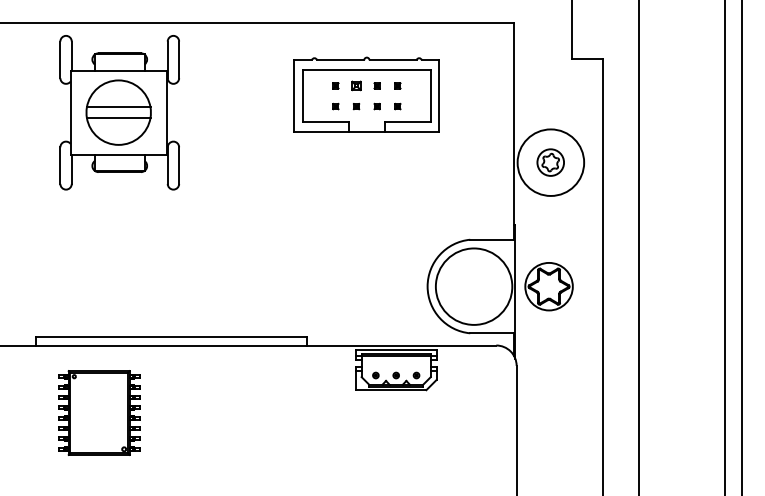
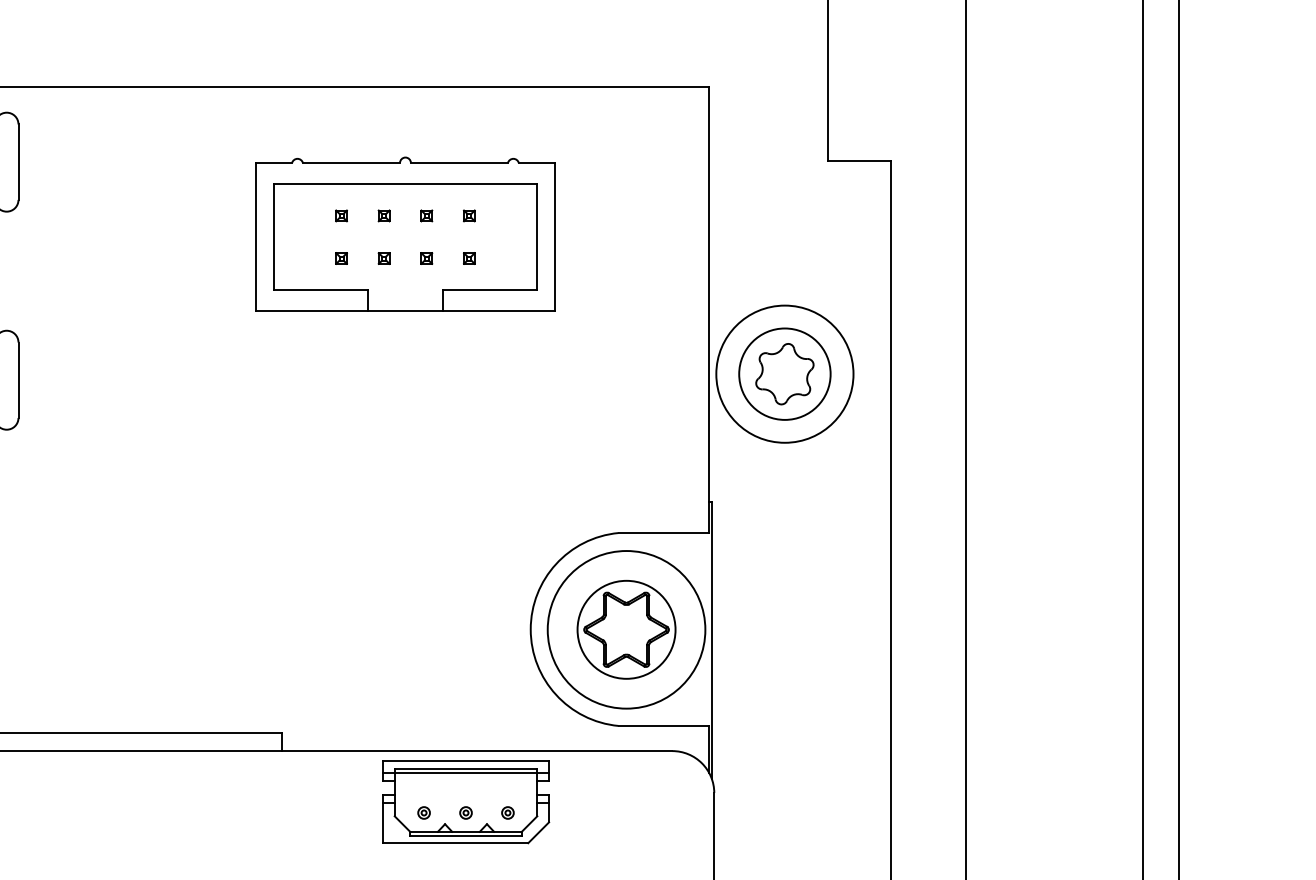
part: (356, 85) -> (384, 215), size x0.62
part: (550, 162) -> (784, 373), size x1.67
part: (548, 286) -> (625, 629), moved

